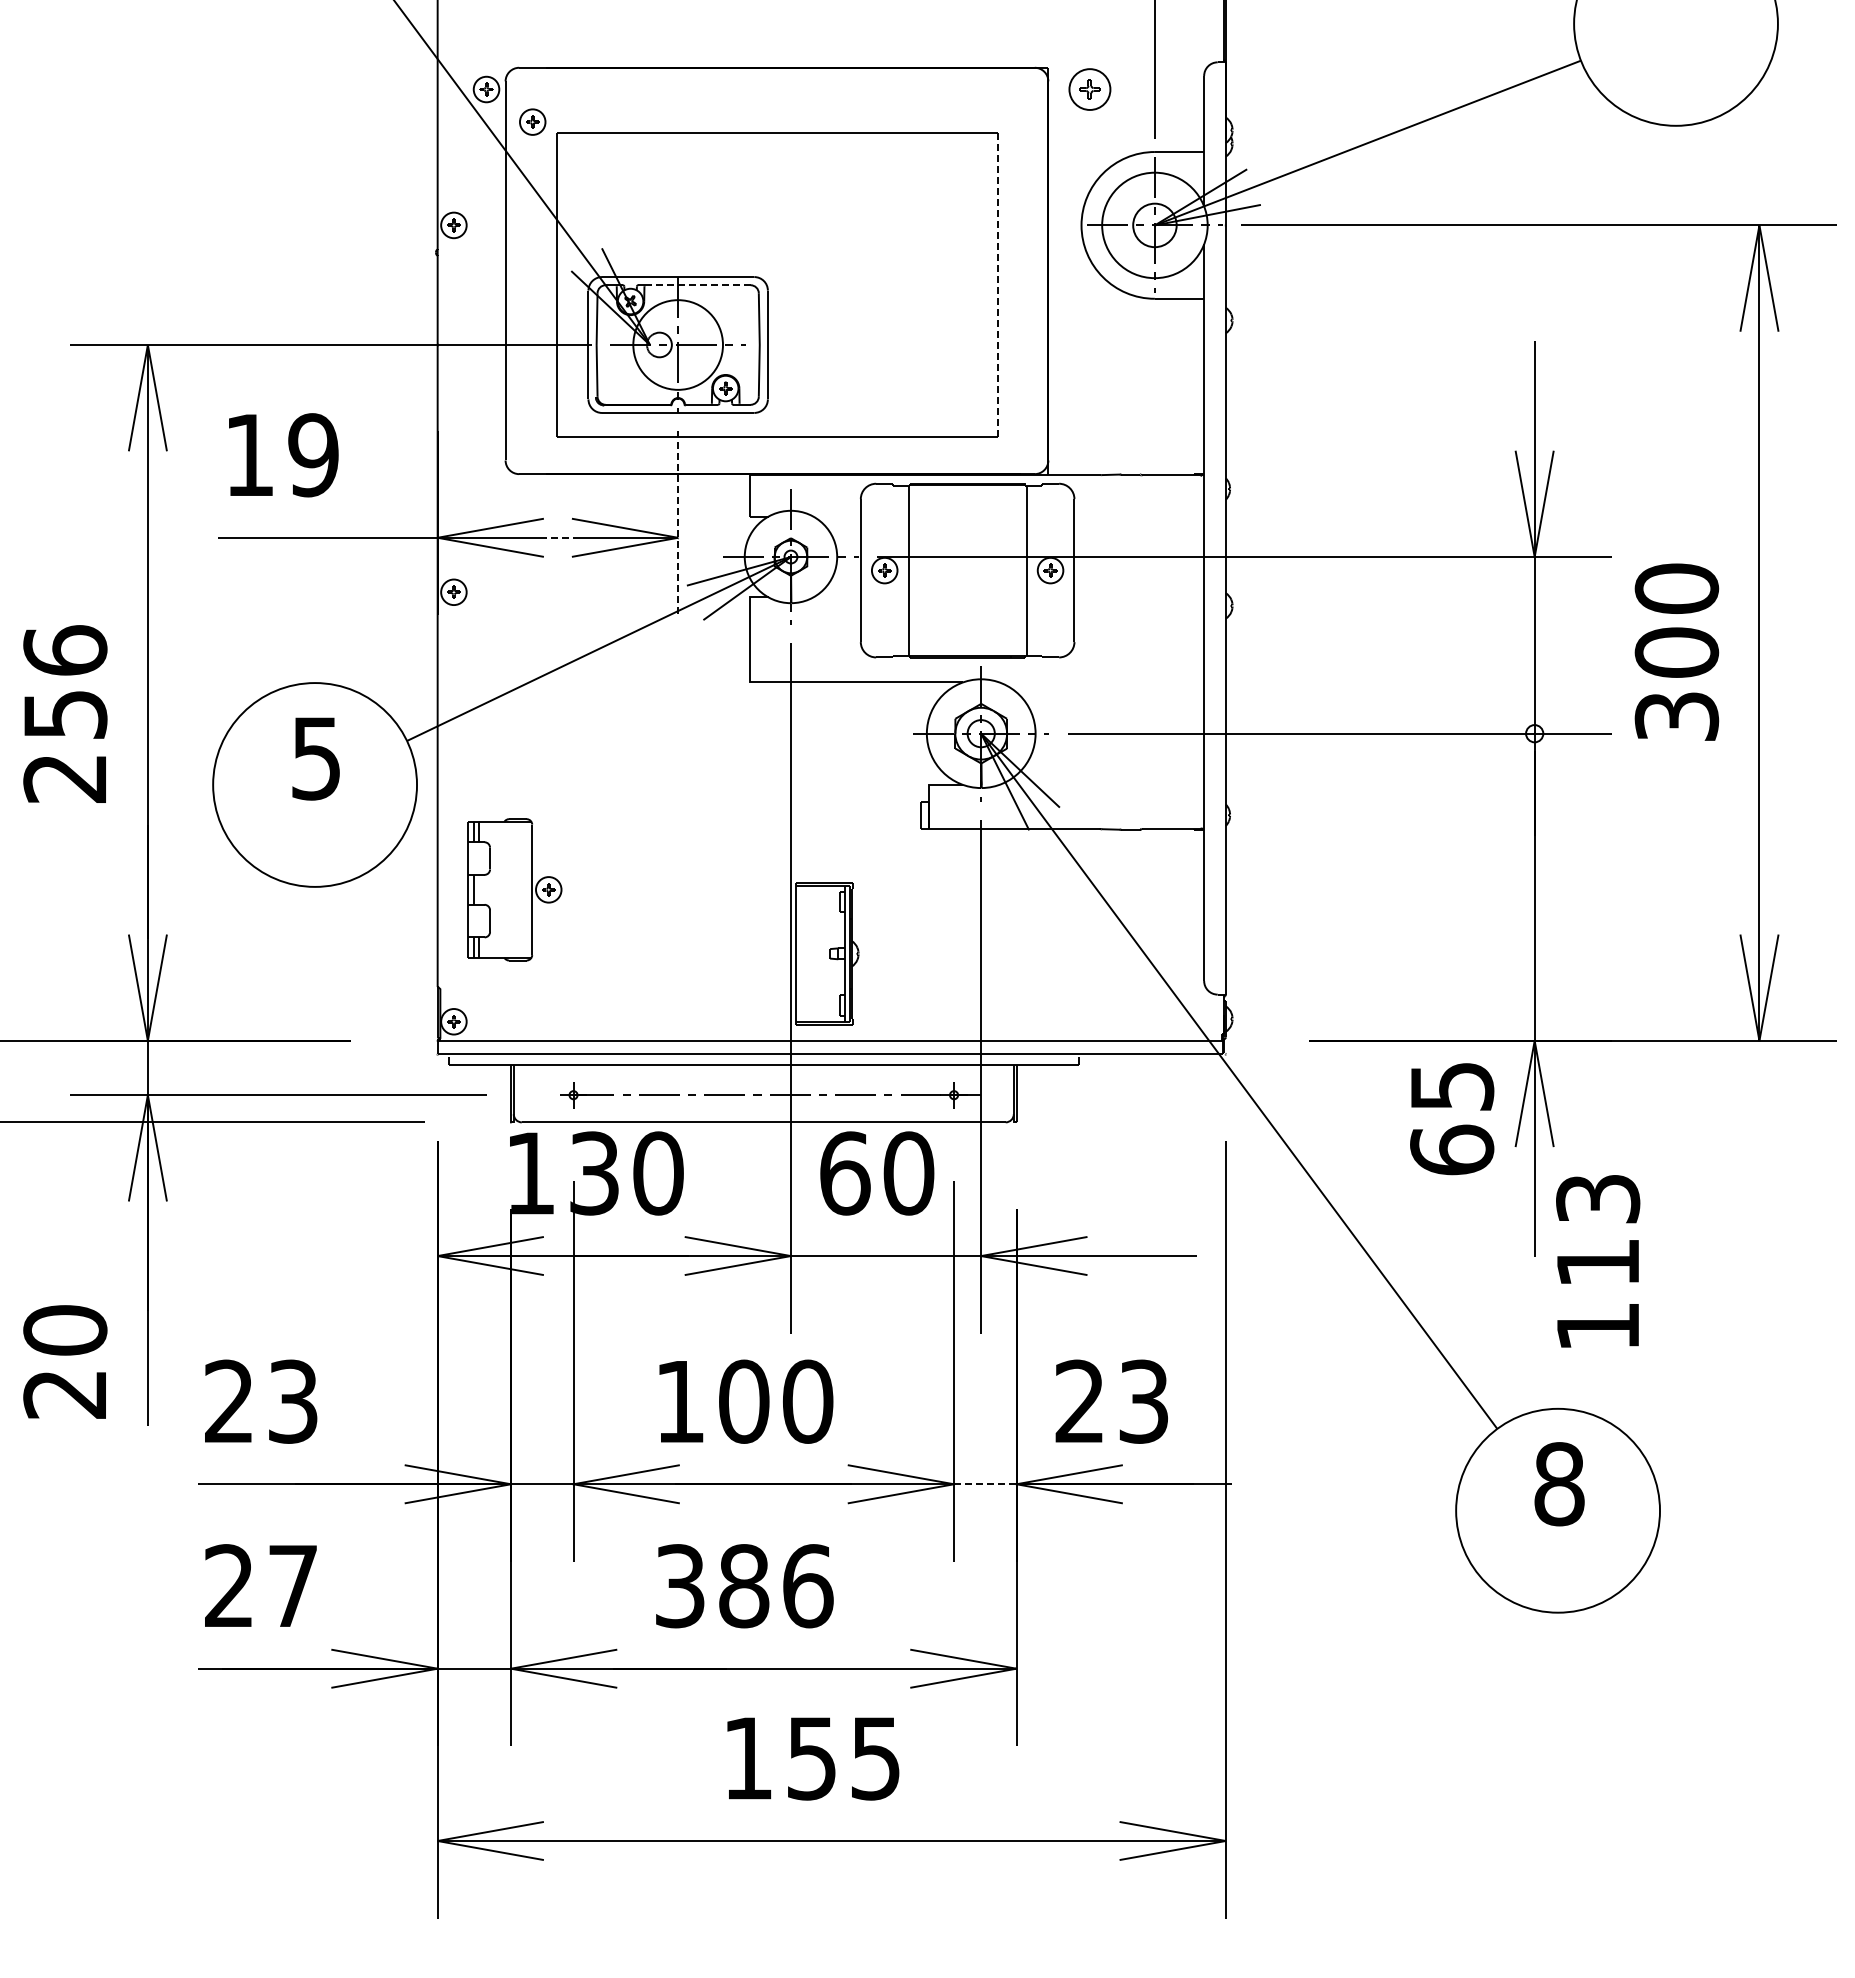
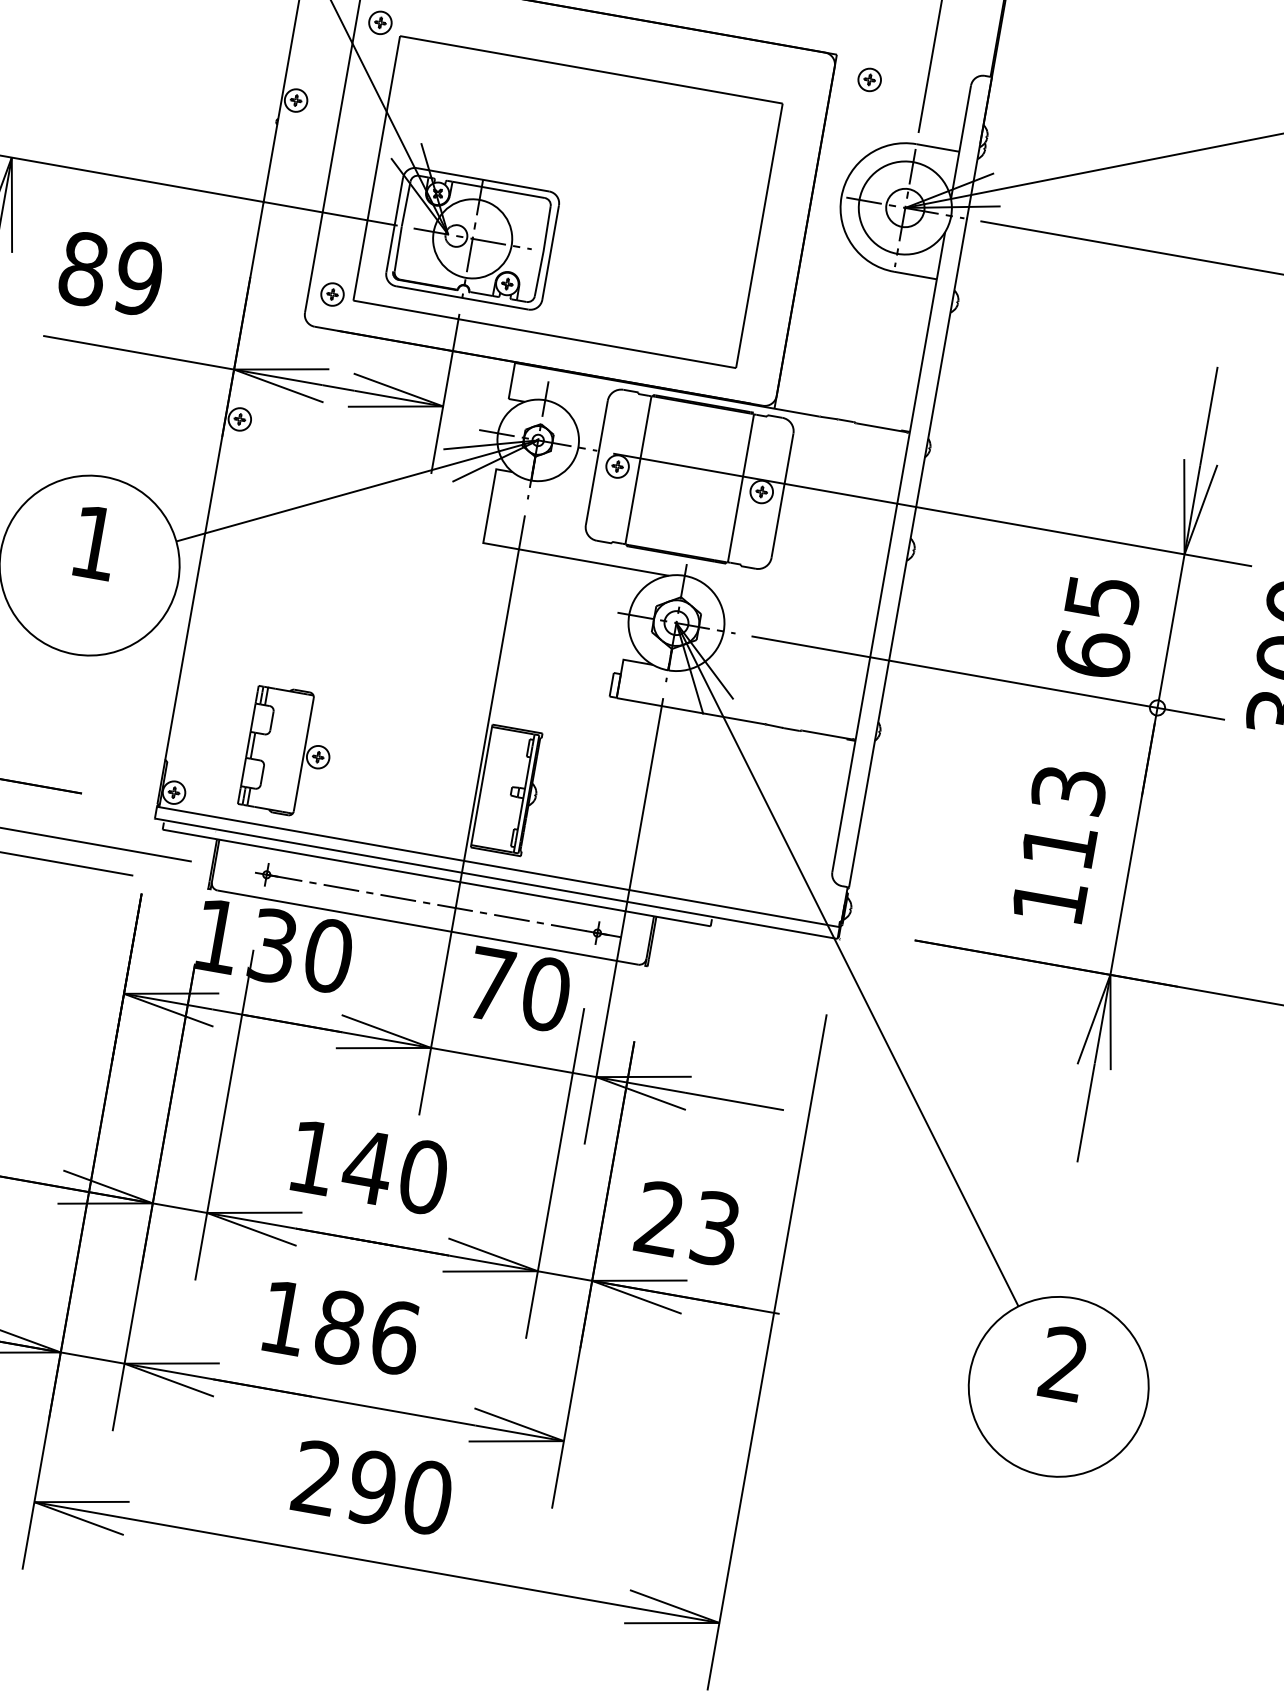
part: (1089, 89) -> (869, 79), size x0.62
line: (997, 284) -> (759, 235), dashed -> solid
line: (698, 285) -> (499, 190), dashed -> solid
part: (532, 434) -> (332, 294), added
text: (249, 455) -> (83, 269), 19 -> 89
line: (678, 523) -> (445, 394), dashed -> solid
line: (558, 537) -> (339, 387), dashed -> solid
text: (315, 758) -> (94, 542), 5 -> 1
part: (514, 889) -> (288, 751), moved
text: (1452, 1119) -> (1098, 627), moved
text: (845, 1173) -> (491, 984), 60 -> 70
text: (1598, 1261) -> (1059, 844), moved
text: (743, 1401) -> (367, 1167), 100 -> 140
line: (985, 1484) -> (565, 1276), dashed -> solid
text: (1559, 1484) -> (1064, 1364), 8 -> 2
text: (680, 1586) -> (284, 1318), 386 -> 186
text: (812, 1758) -> (372, 1487), 155 -> 290

